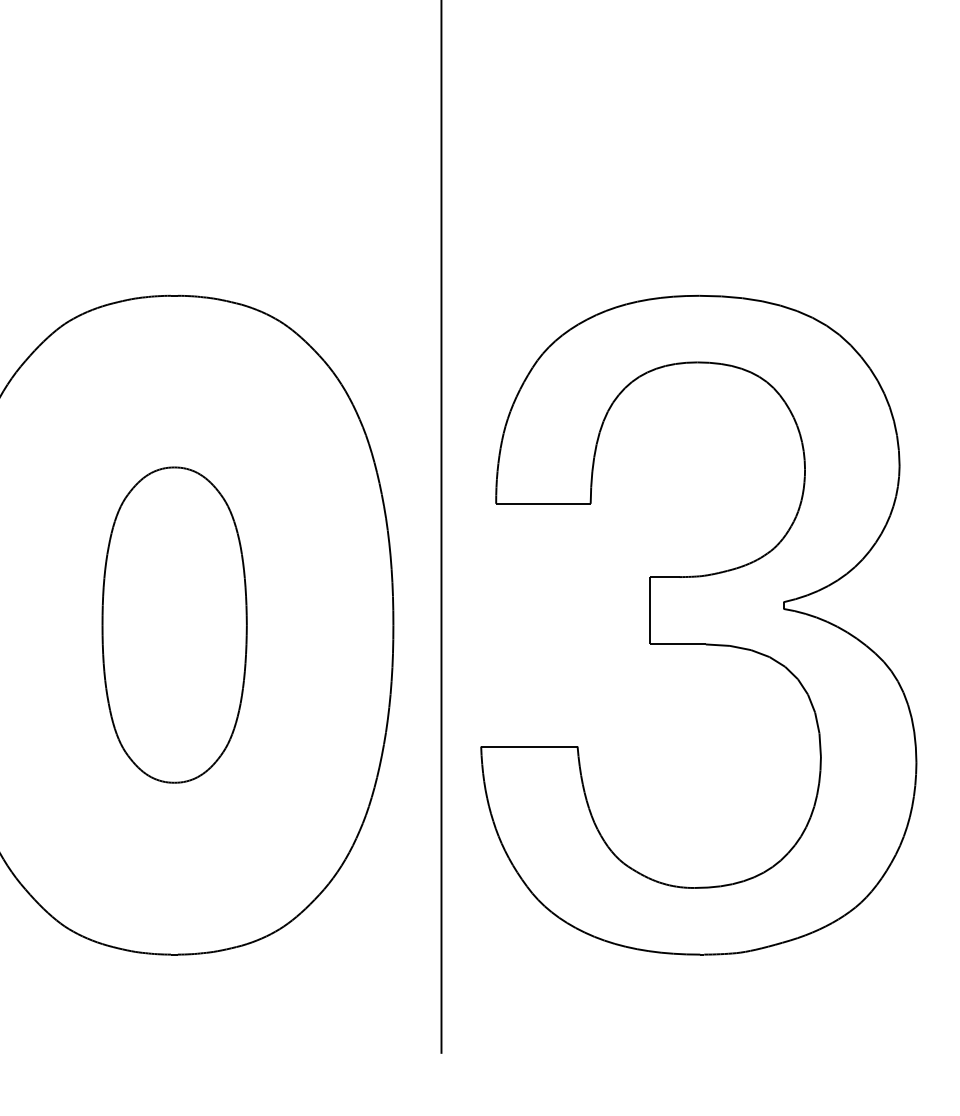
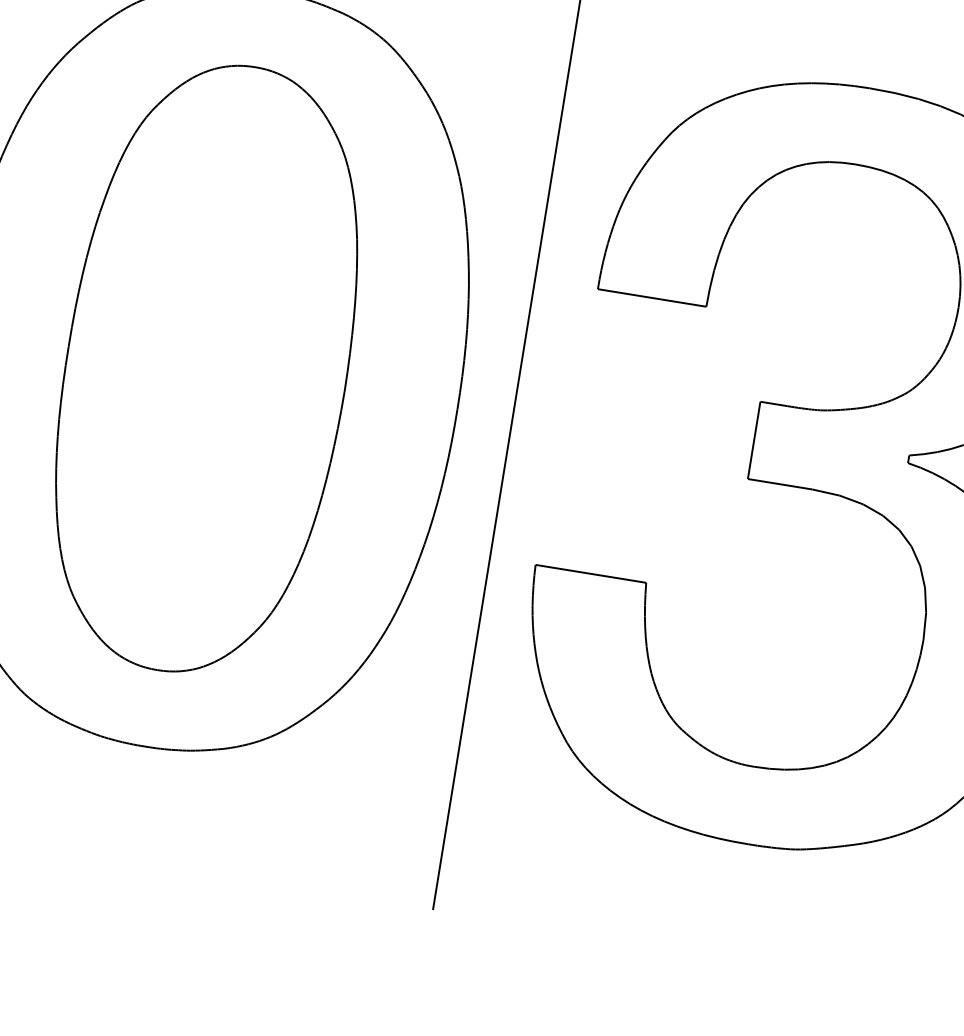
part: (174, 624) -> (206, 367), size x1.67

